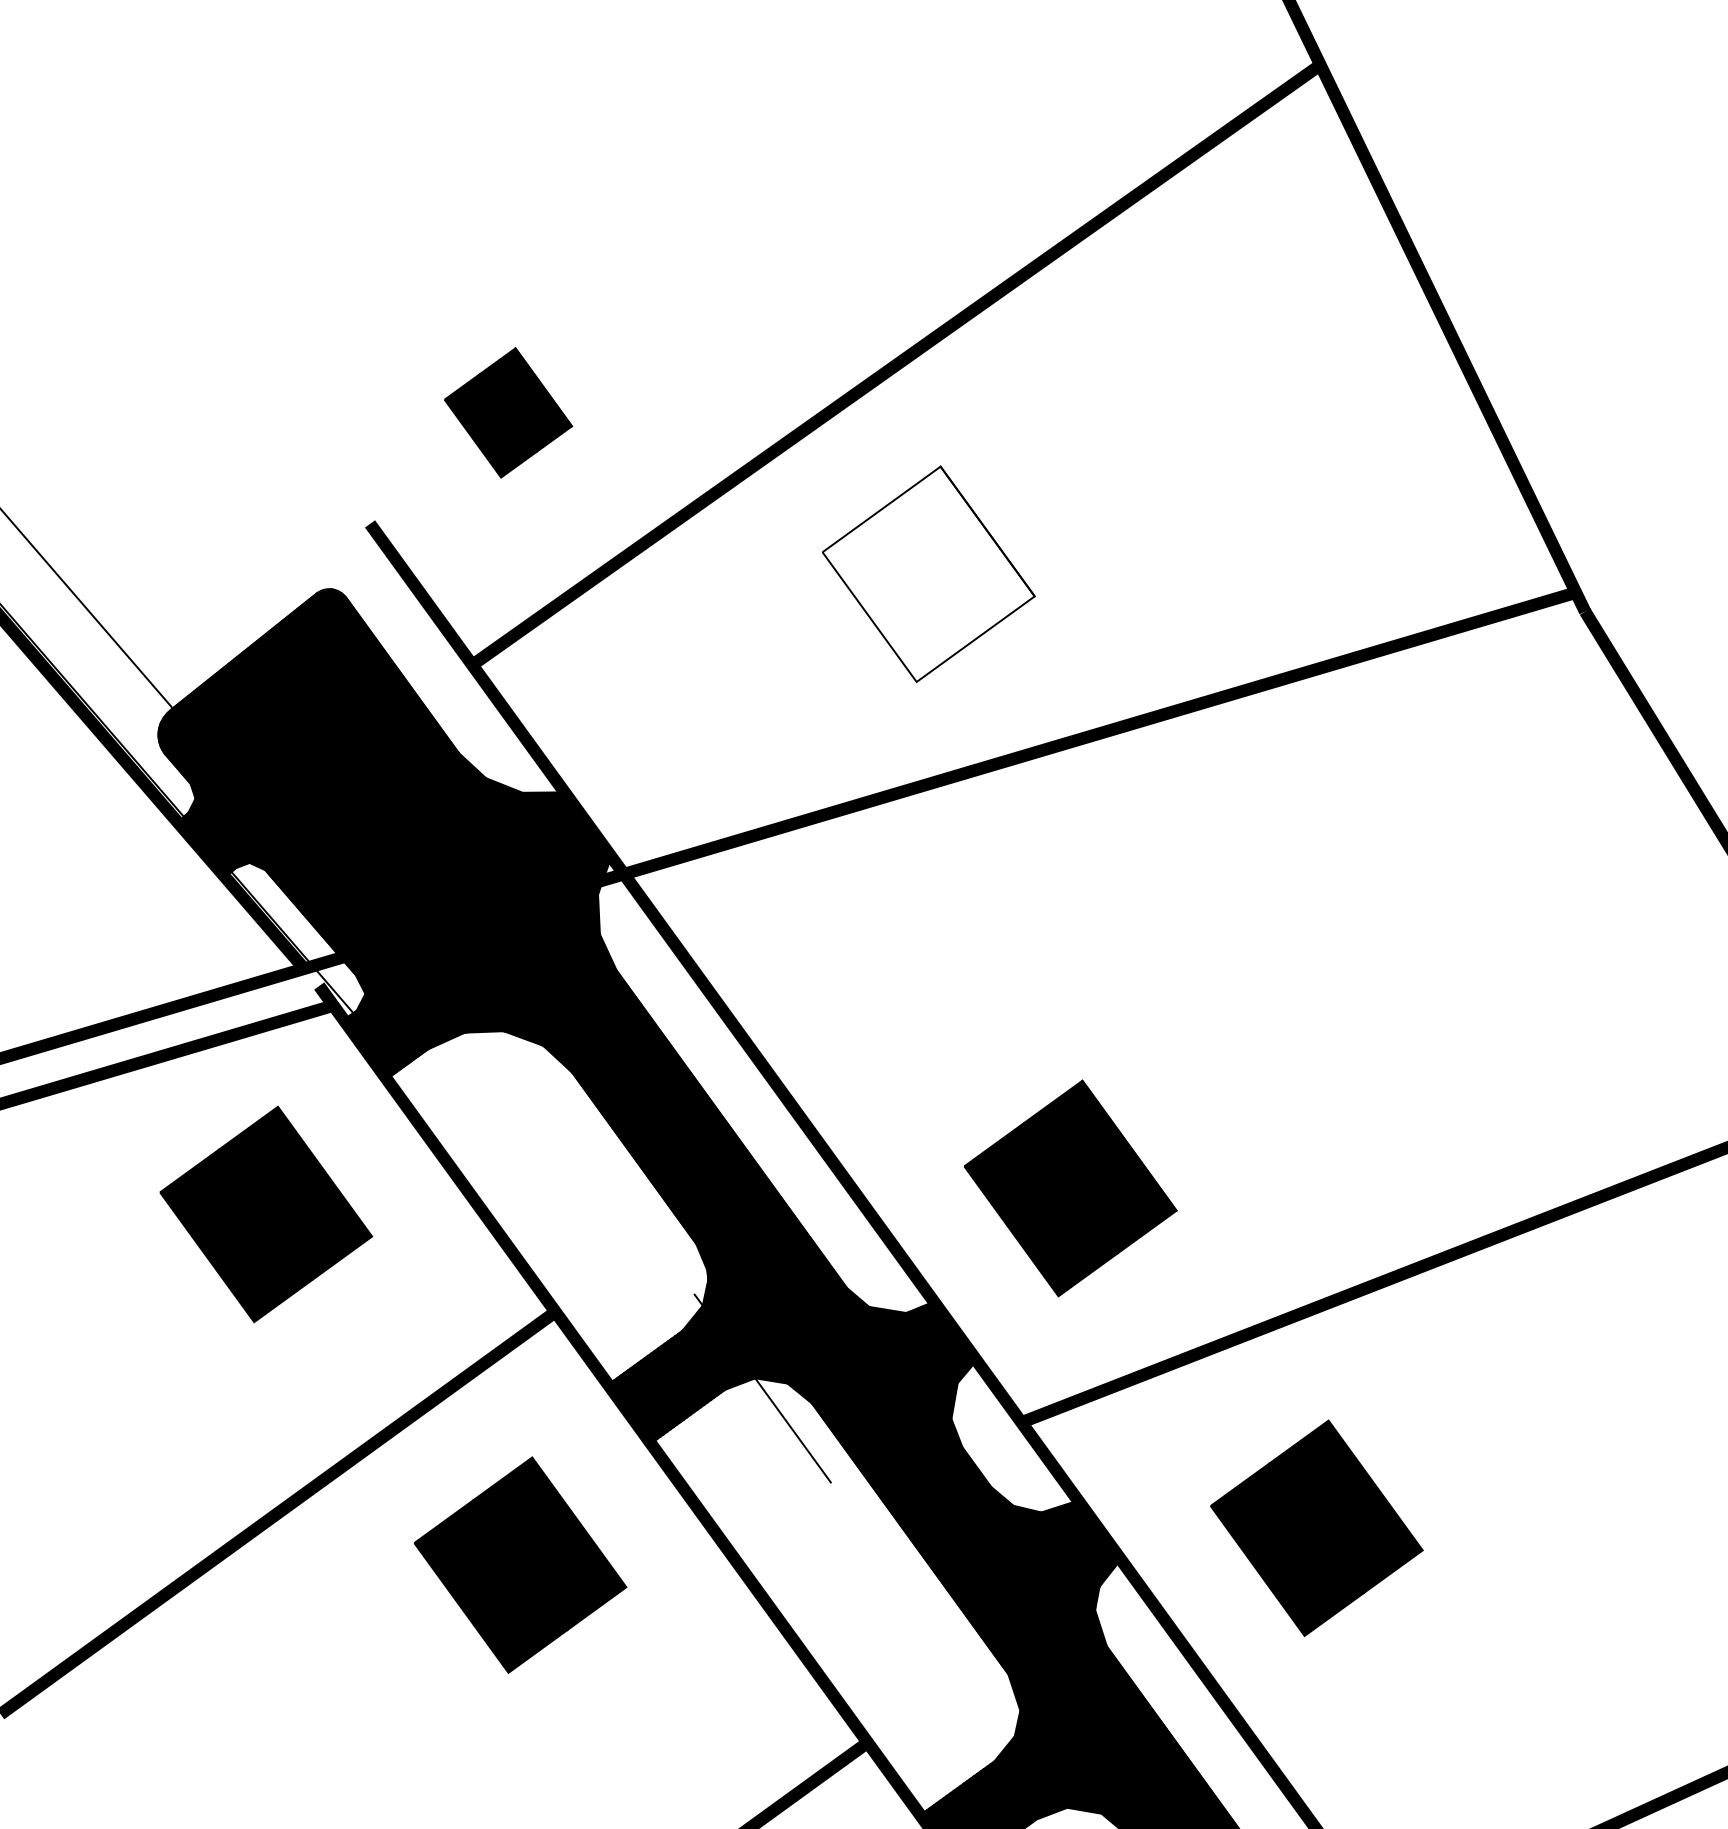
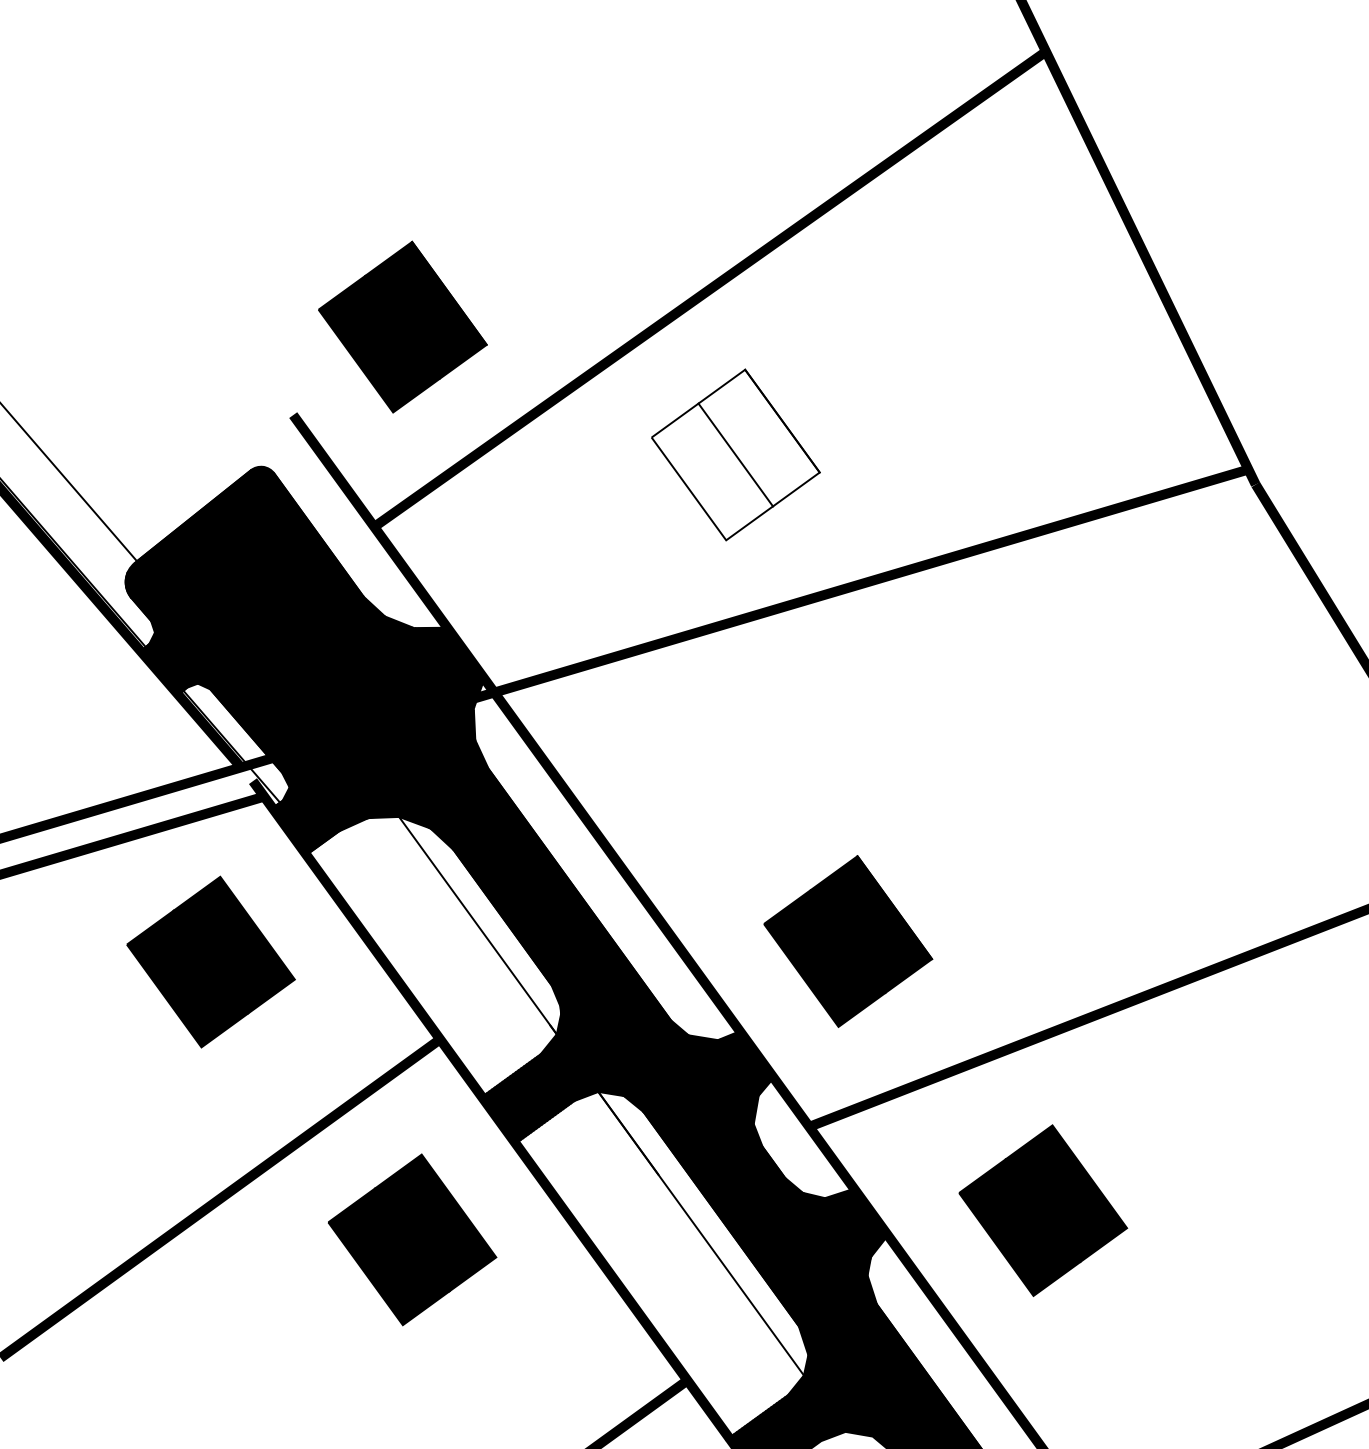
part: (508, 412) -> (402, 326), size x1.67
line: (928, 574) -> (735, 455), added
line: (602, 1168) -> (477, 925), added
line: (884, 1557) -> (700, 1233), added

